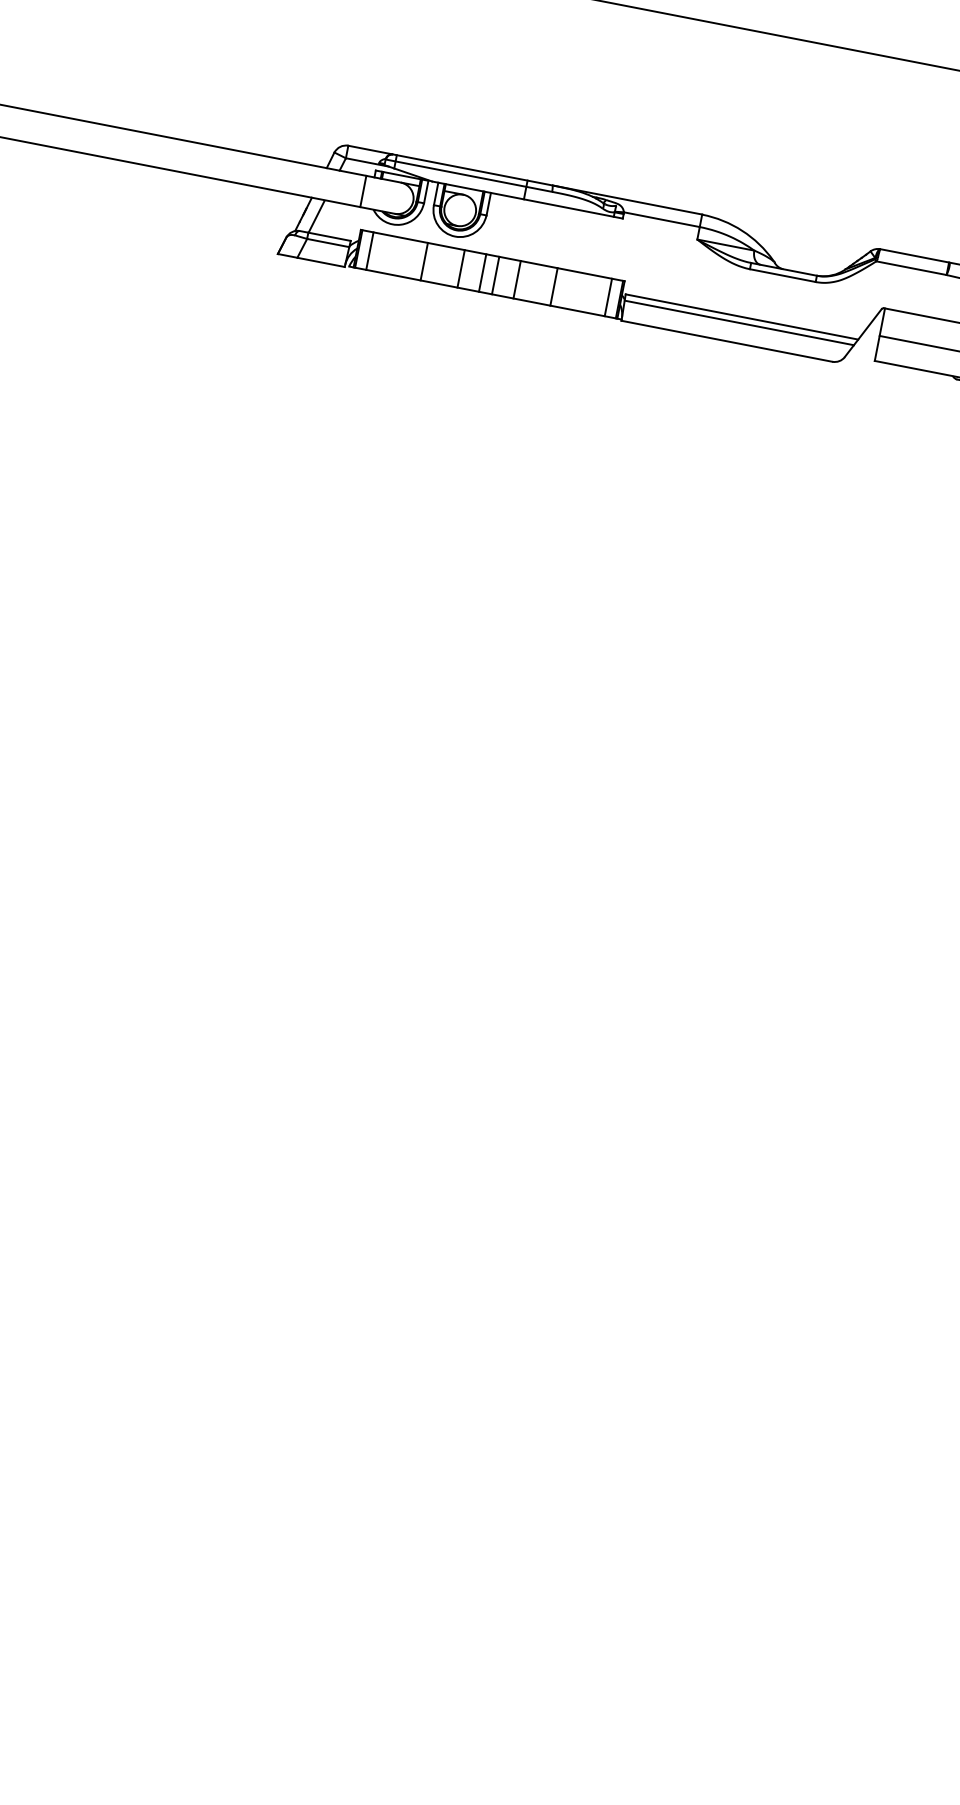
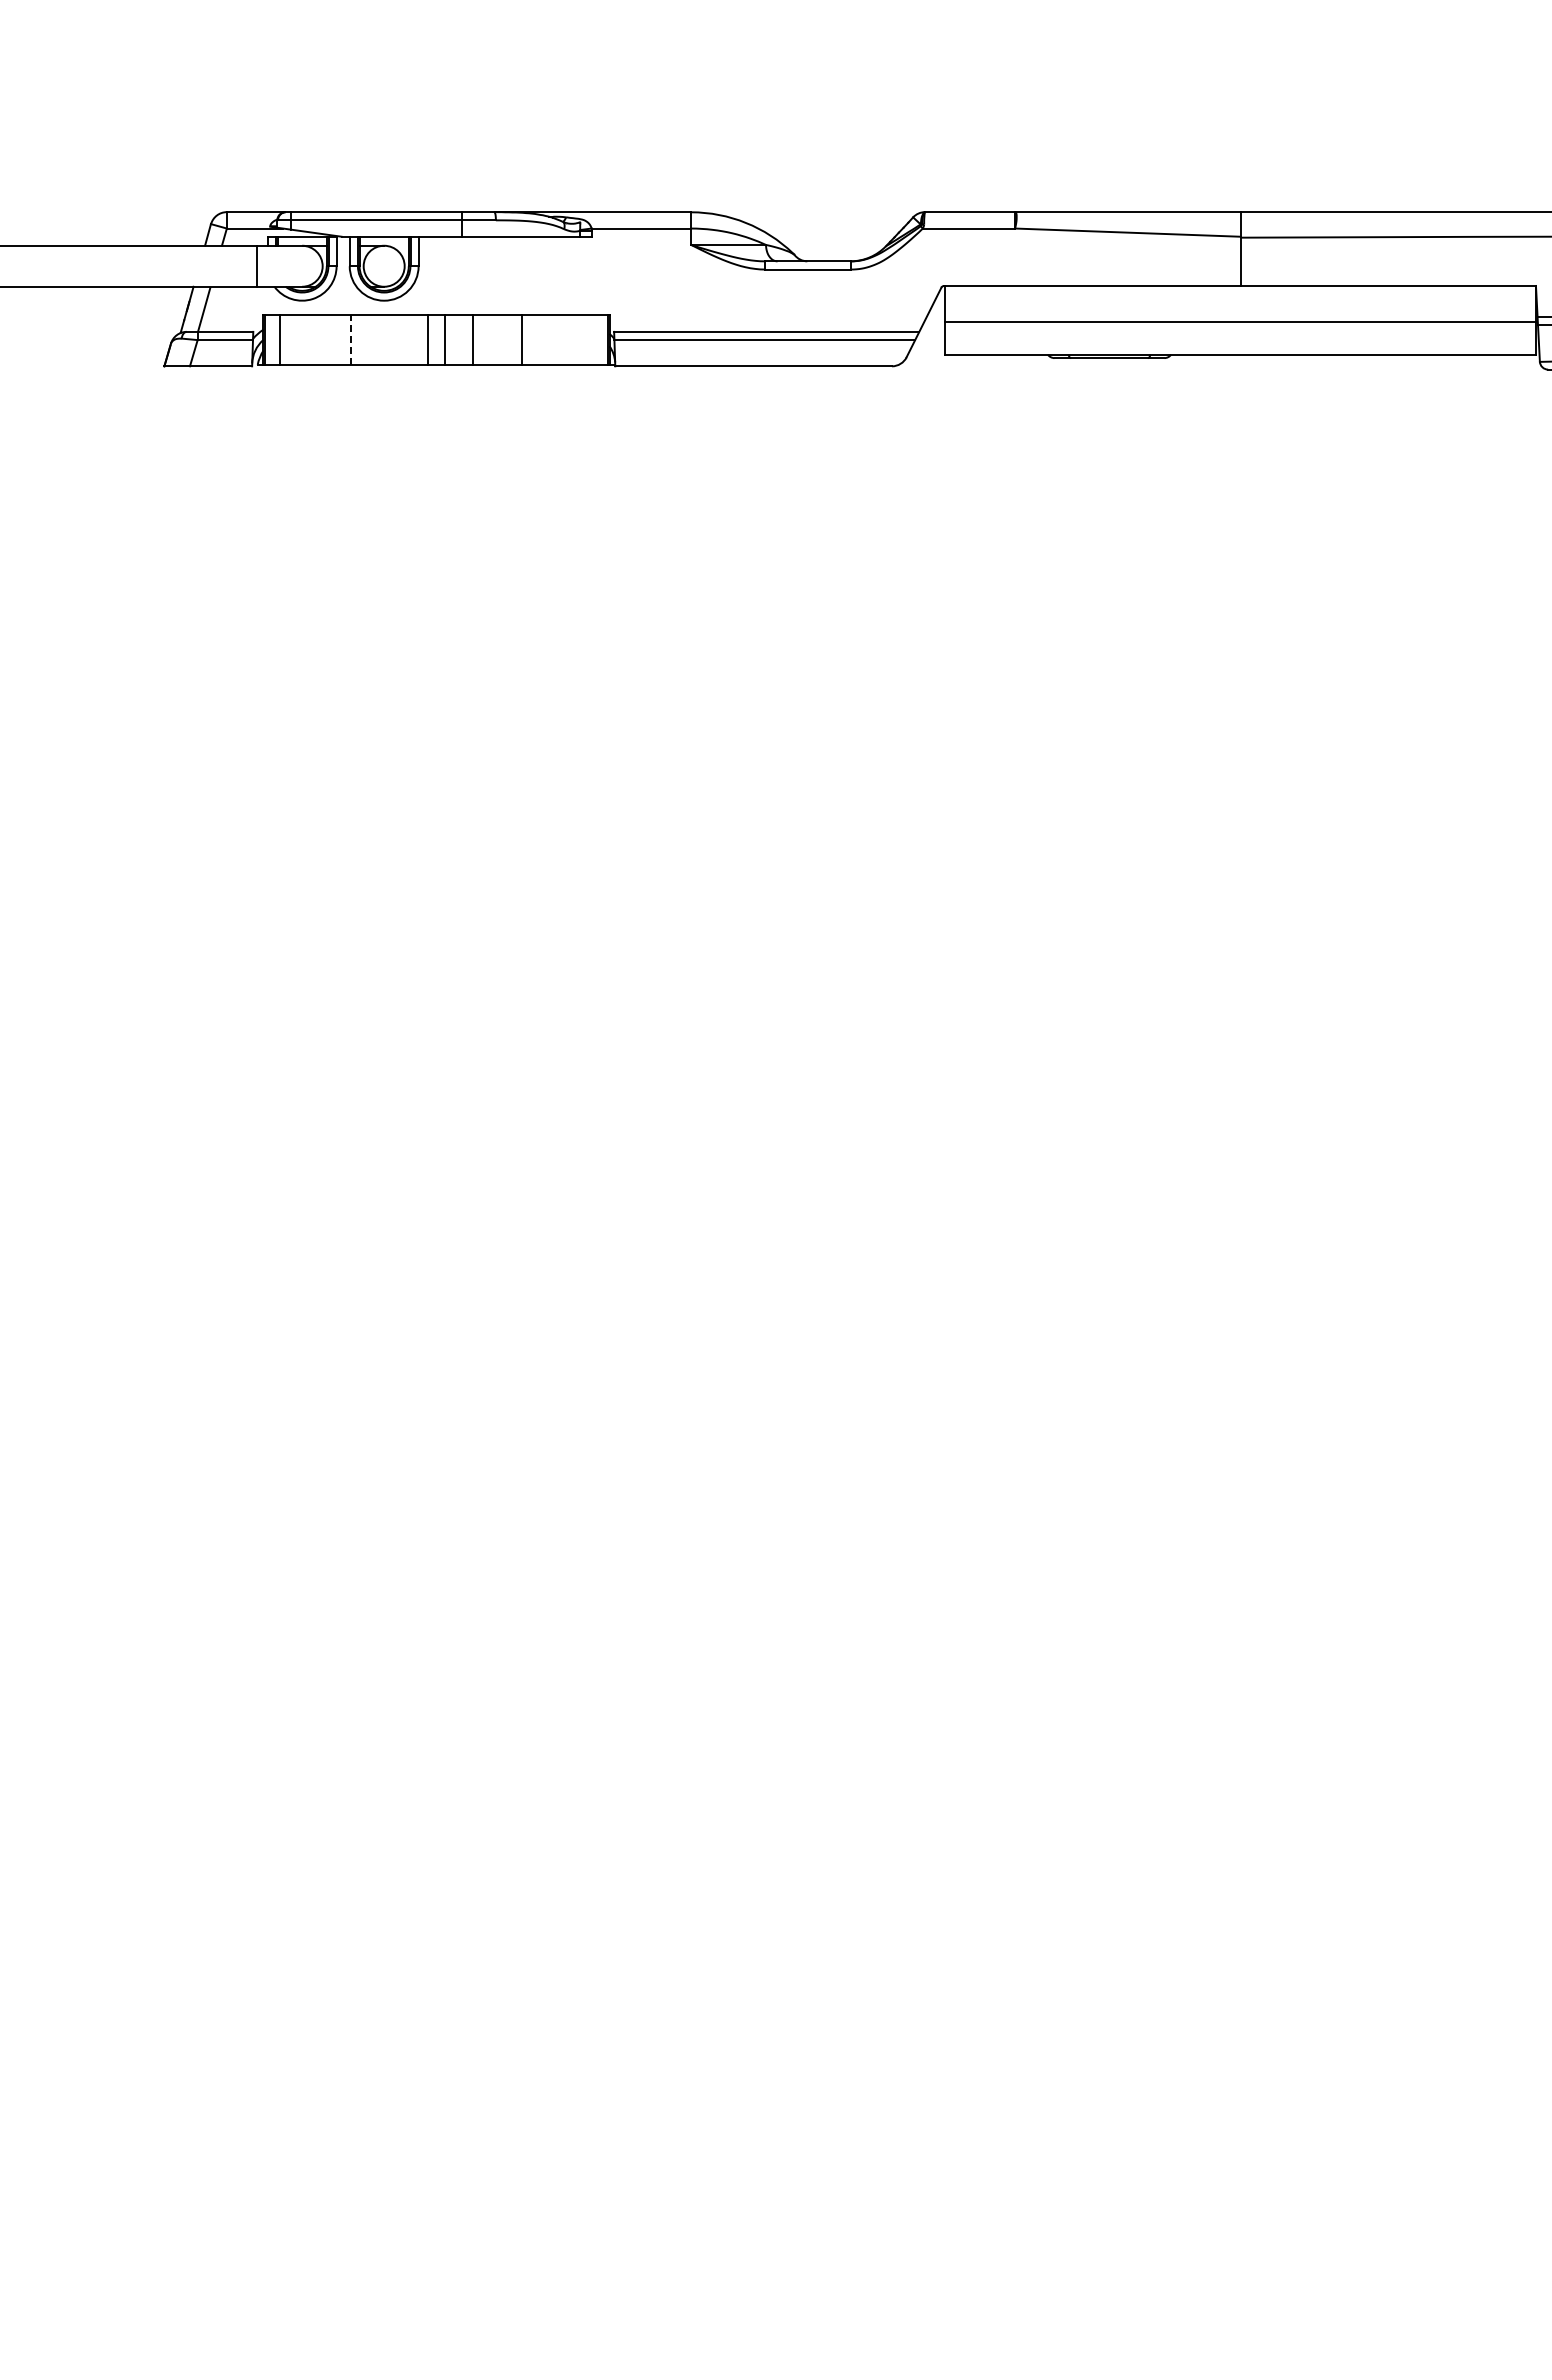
line: (424, 262) -> (351, 340), solid -> dashed
line: (461, 268) -> (399, 339), removed
line: (608, 296) -> (592, 339), removed

